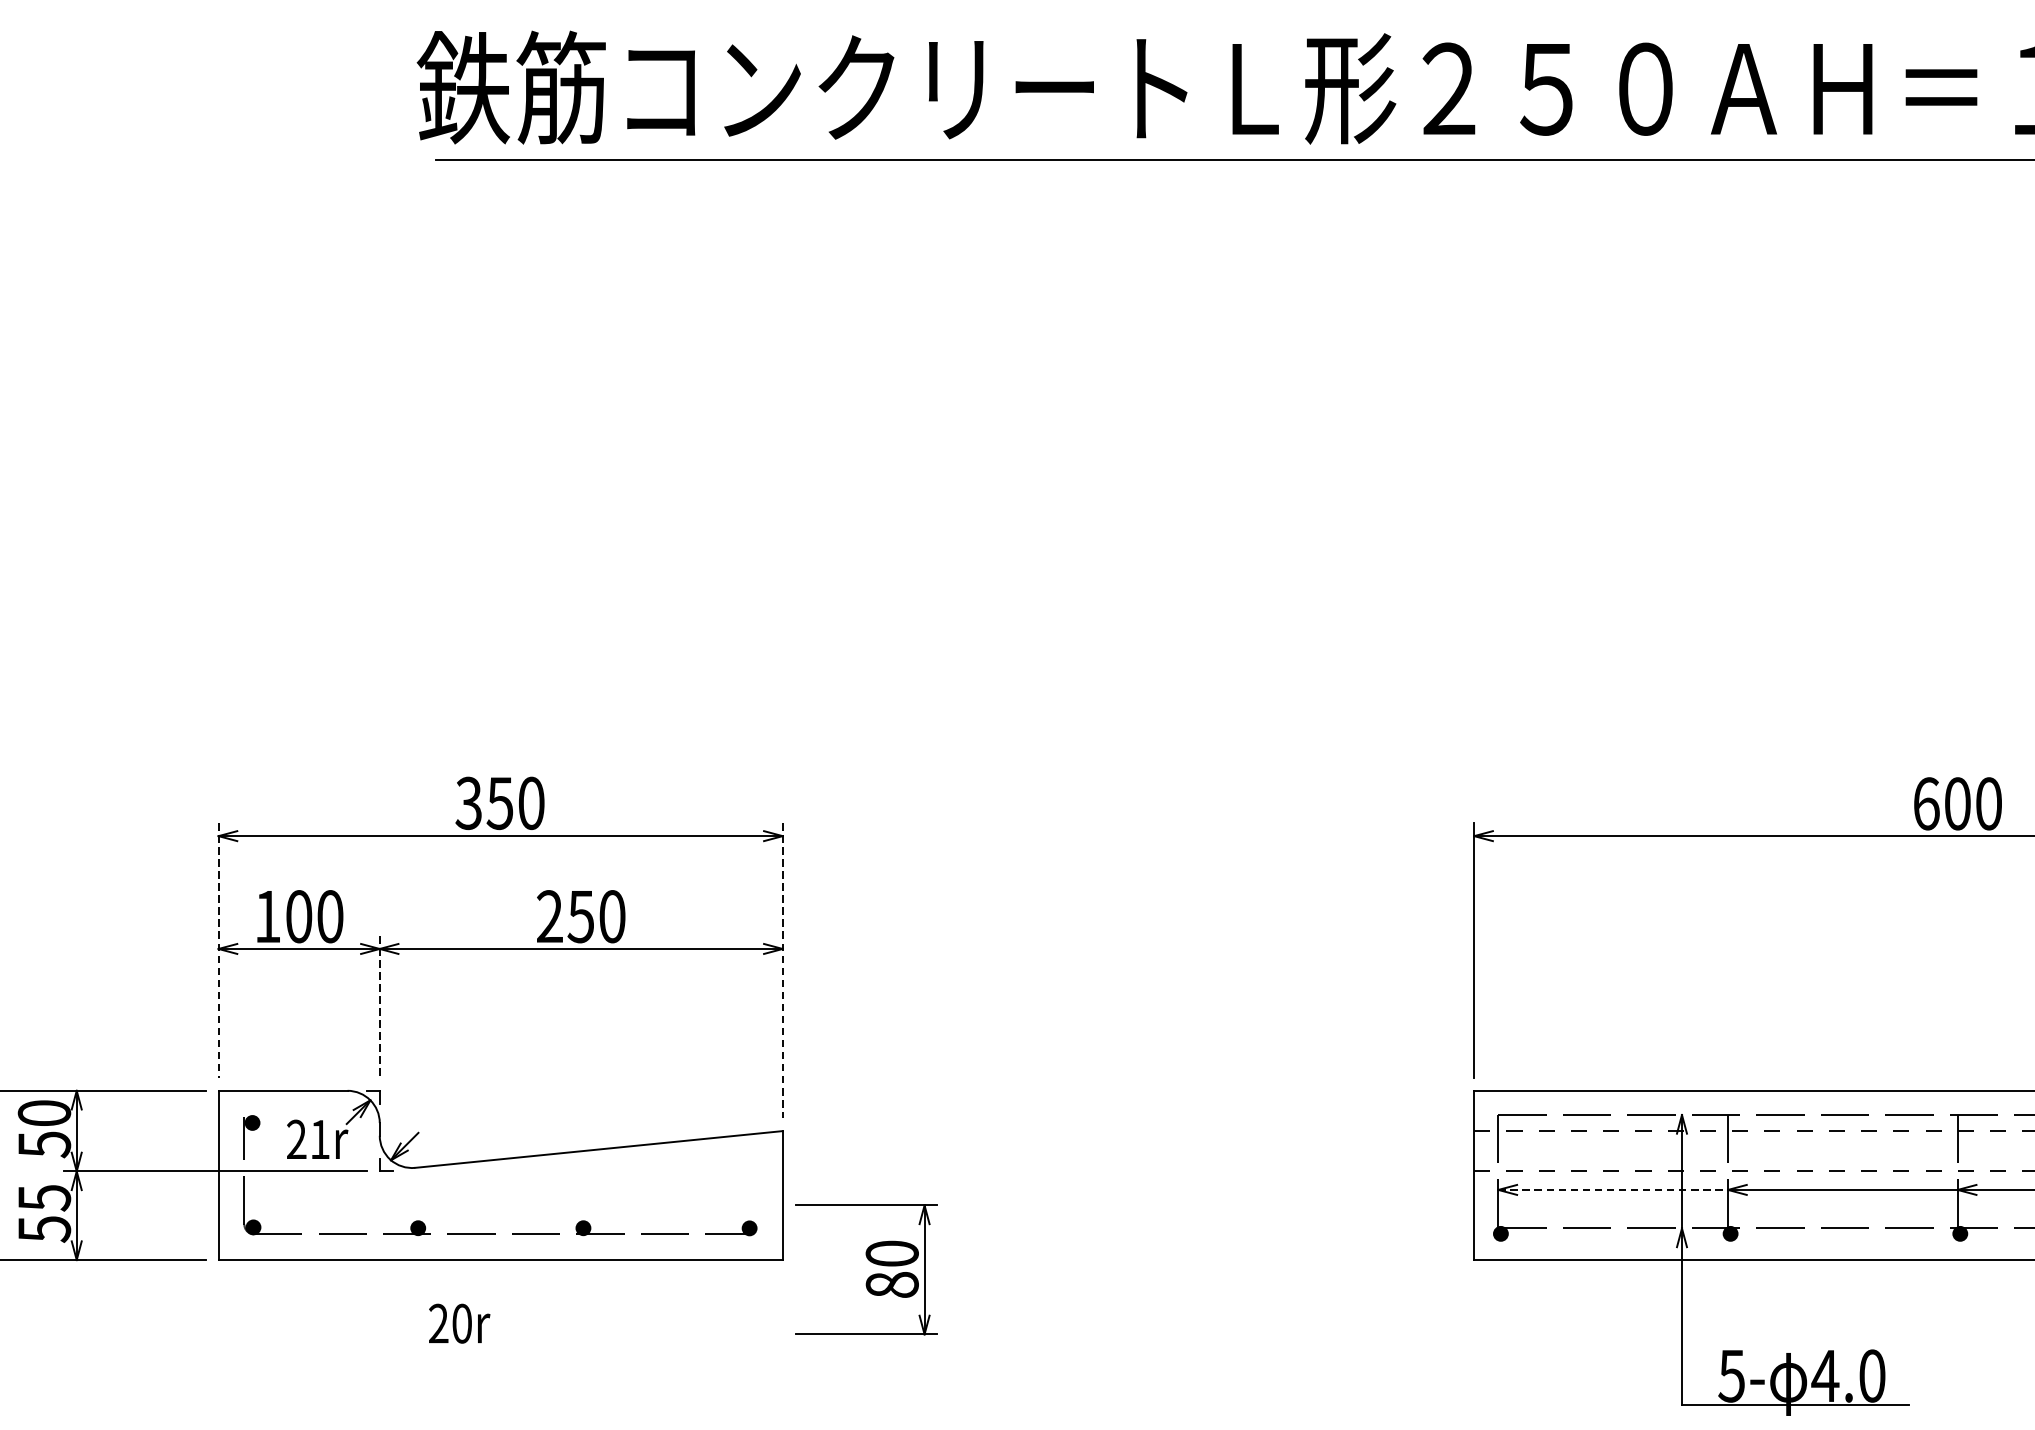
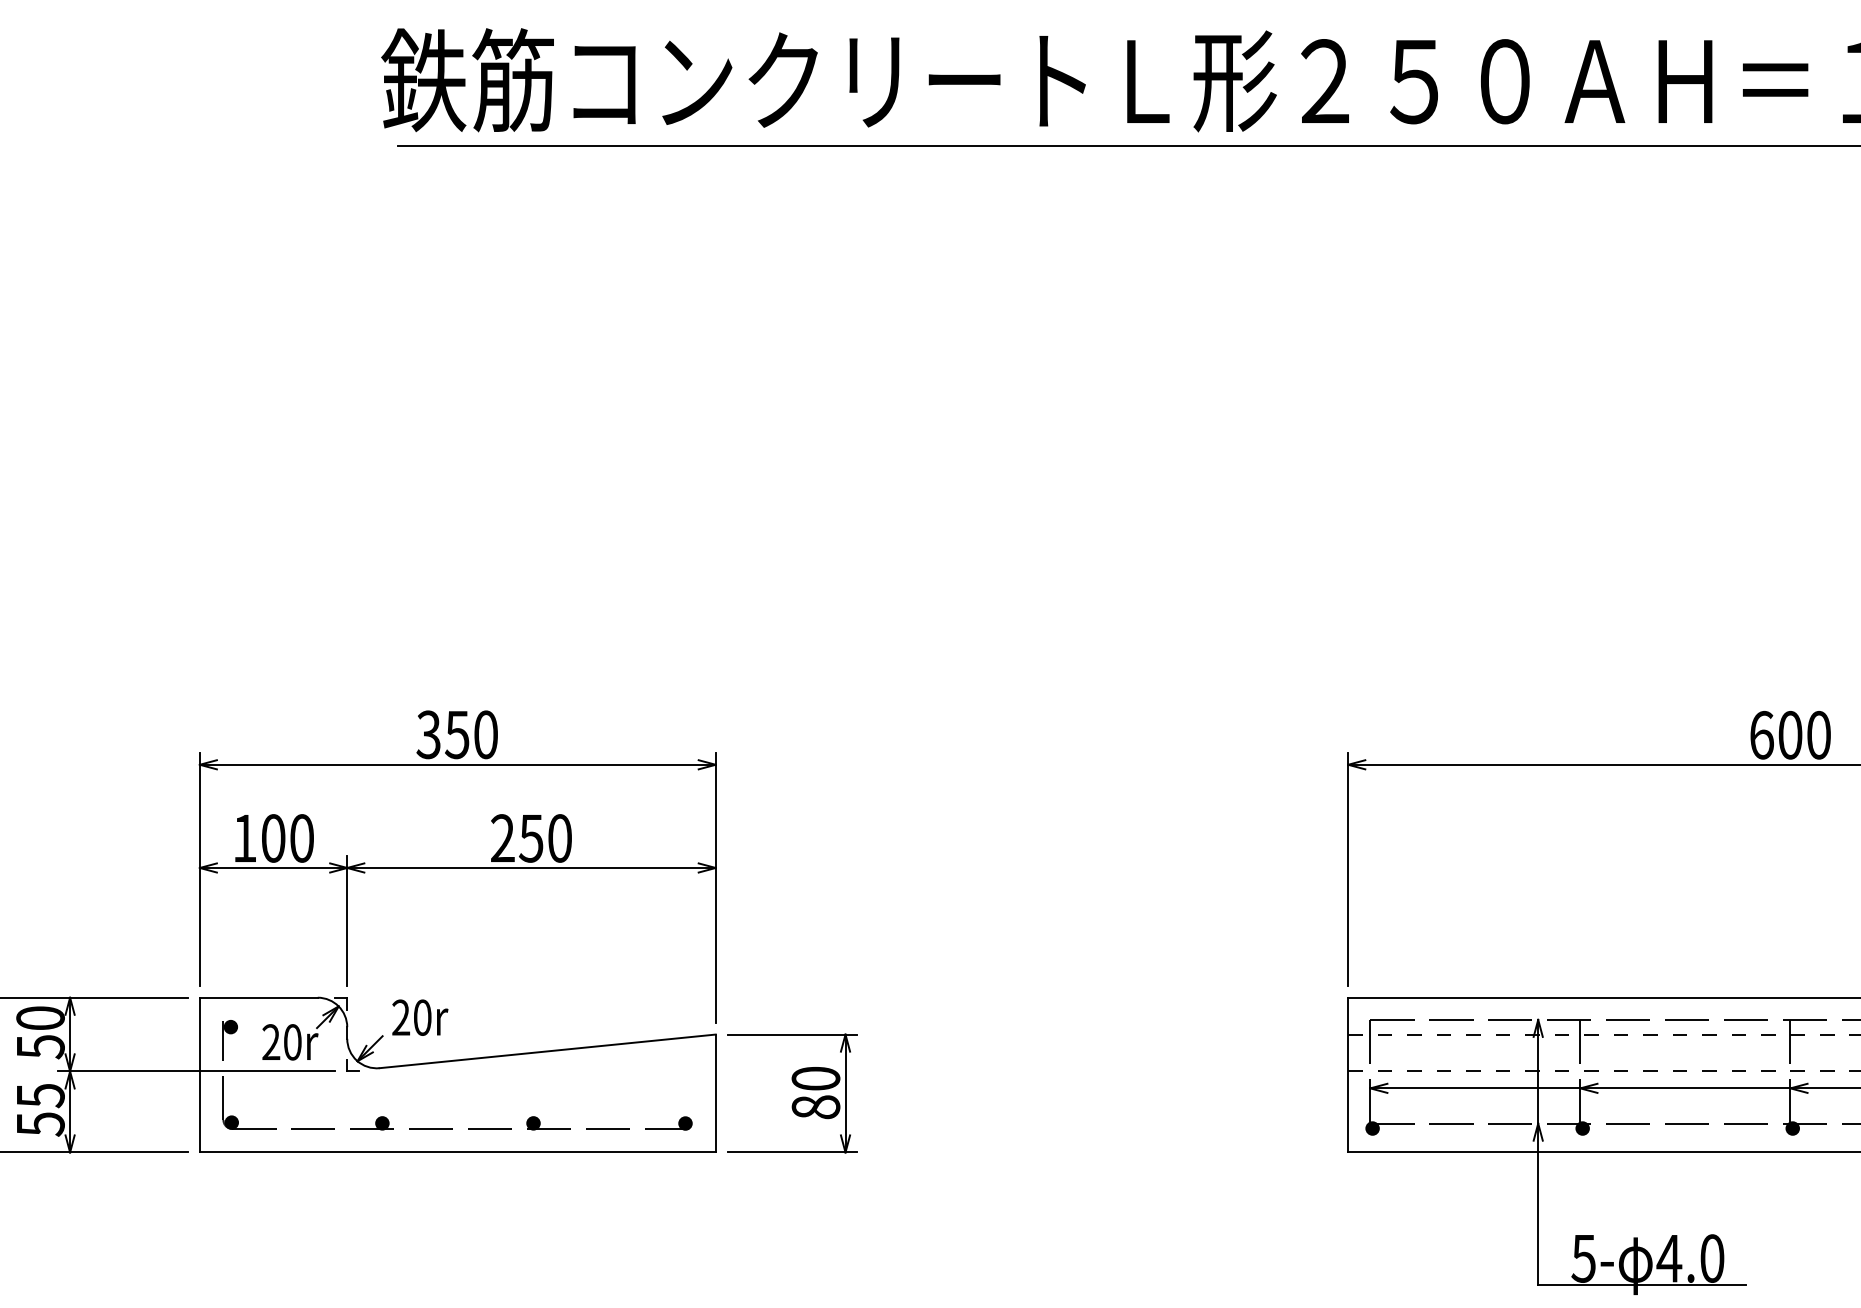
line: (218, 950) -> (199, 869), dashed -> solid
line: (782, 970) -> (715, 887), dashed -> solid
line: (380, 1007) -> (347, 921), dashed -> solid
text: (319, 1139) -> (292, 1042), 21r -> 20r
line: (1613, 1190) -> (1475, 1088), dashed -> solid
part: (870, 1275) -> (796, 1098), moved
text: (459, 1323) -> (420, 1017), moved

